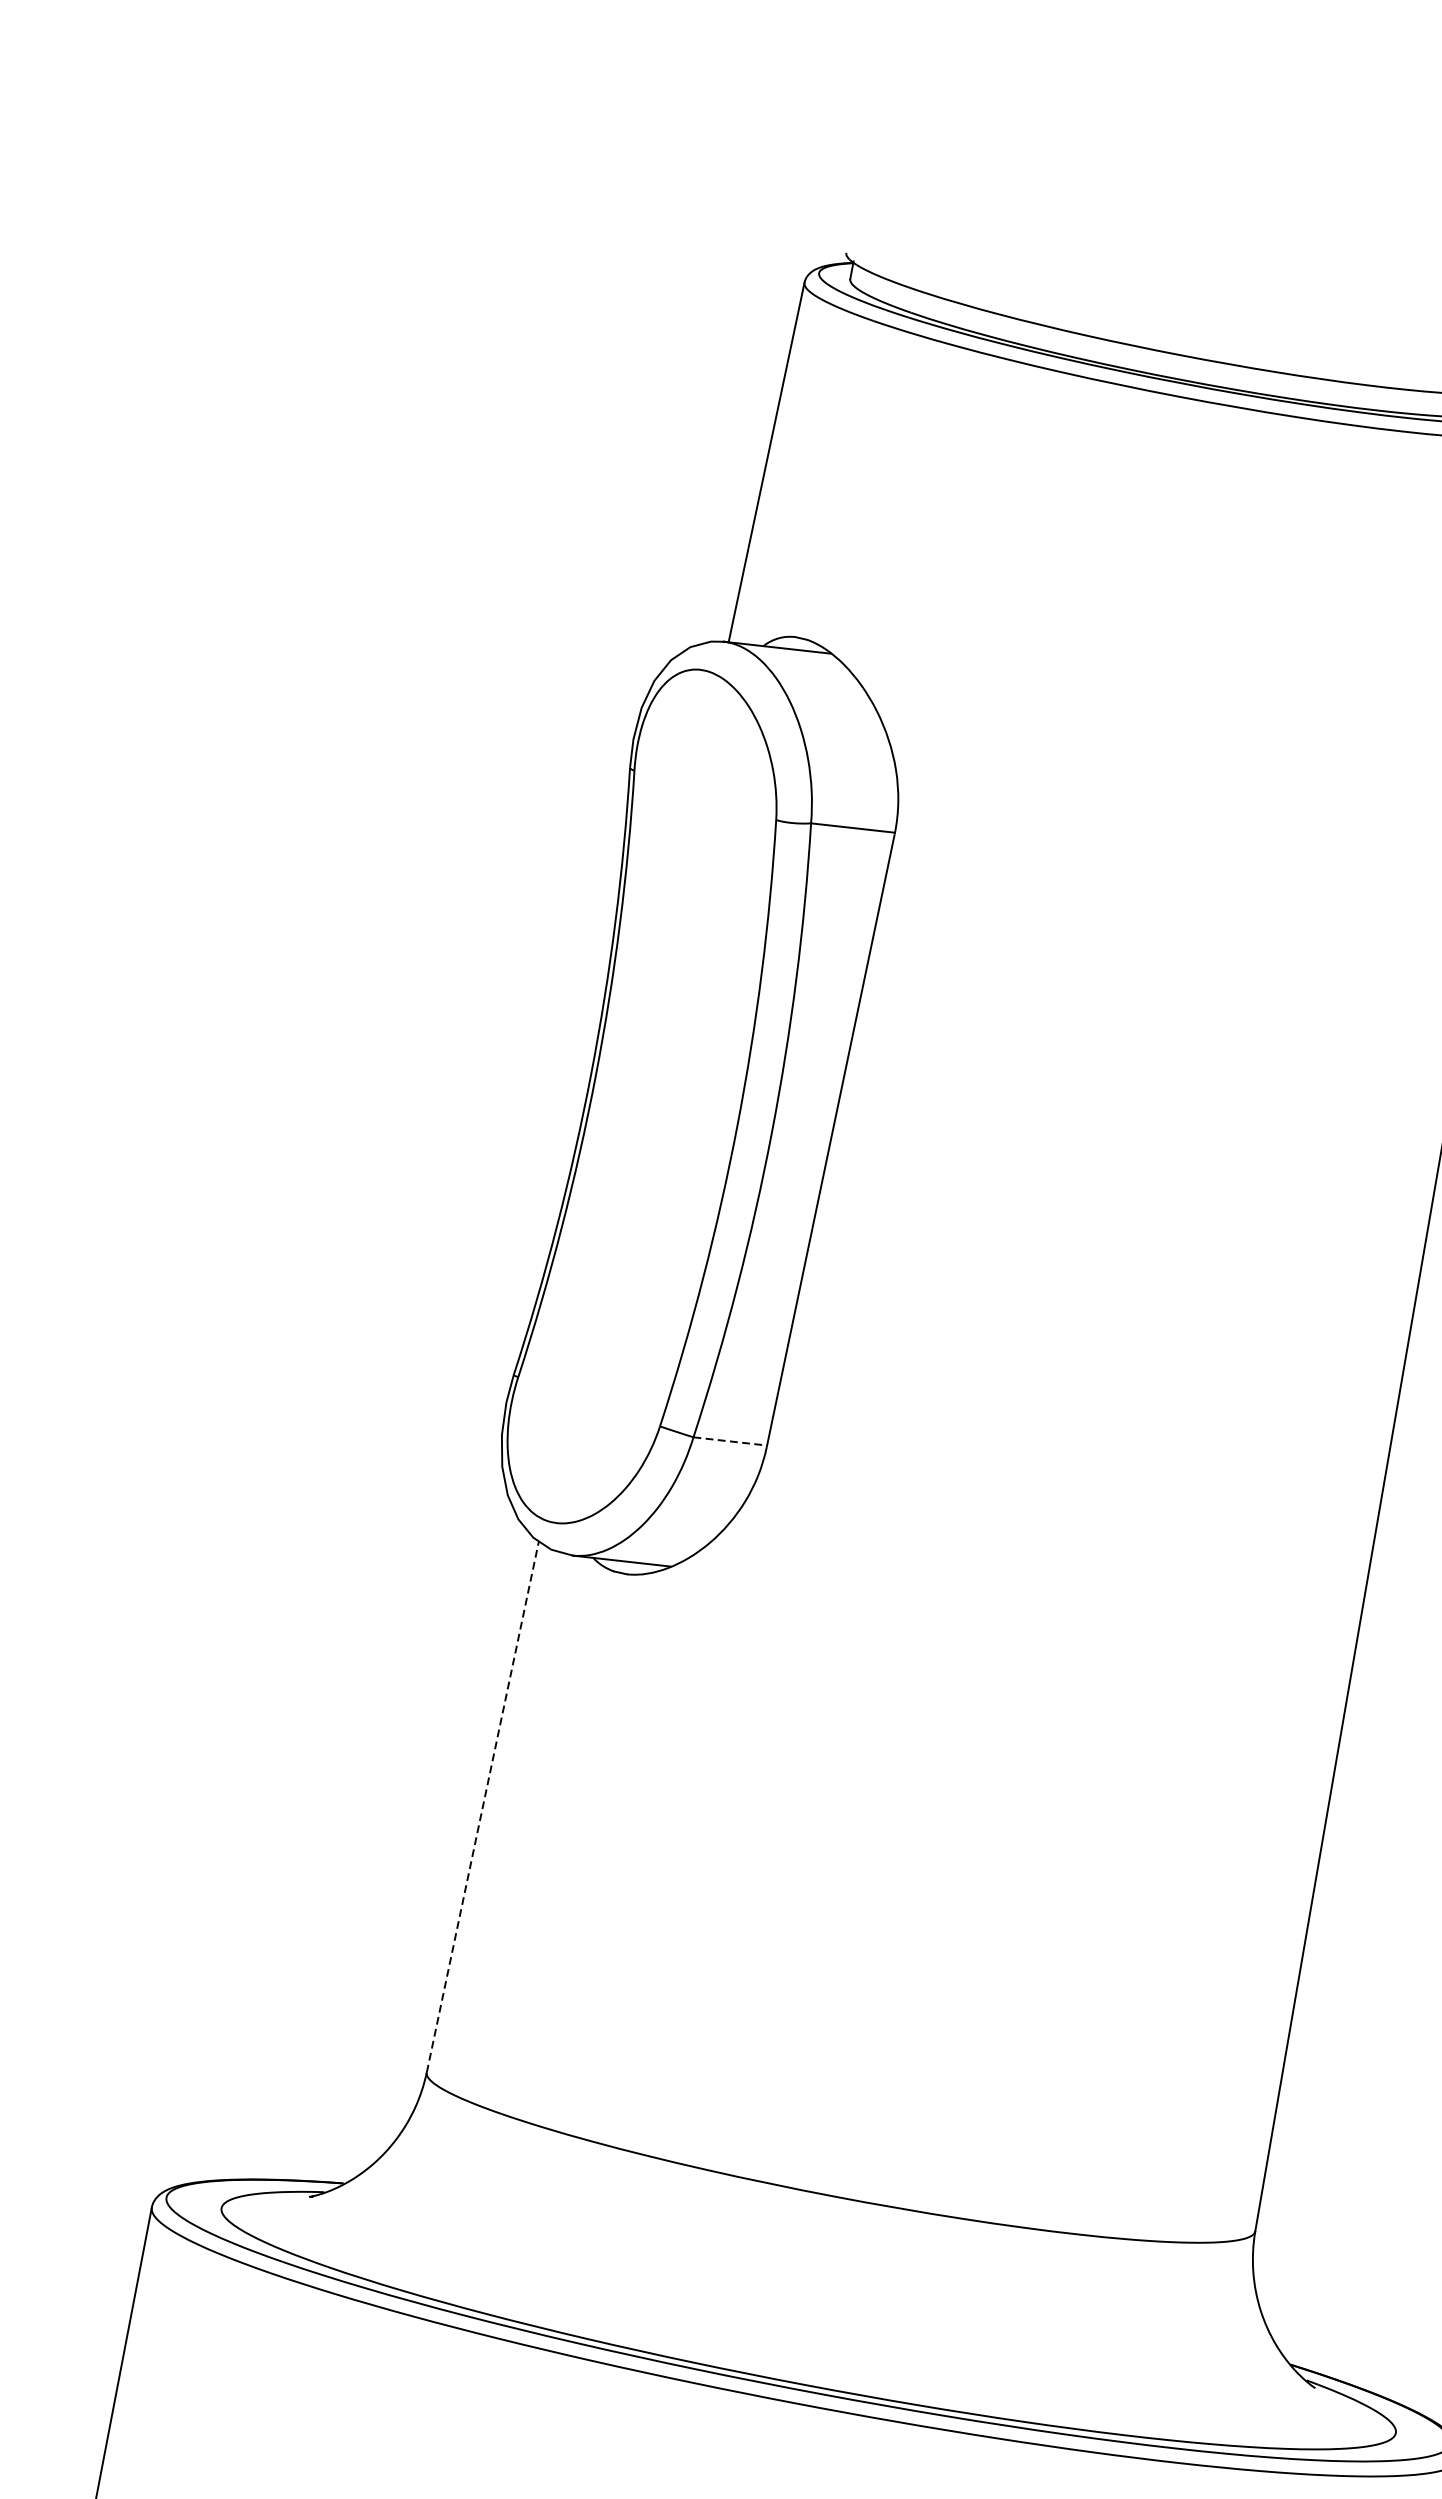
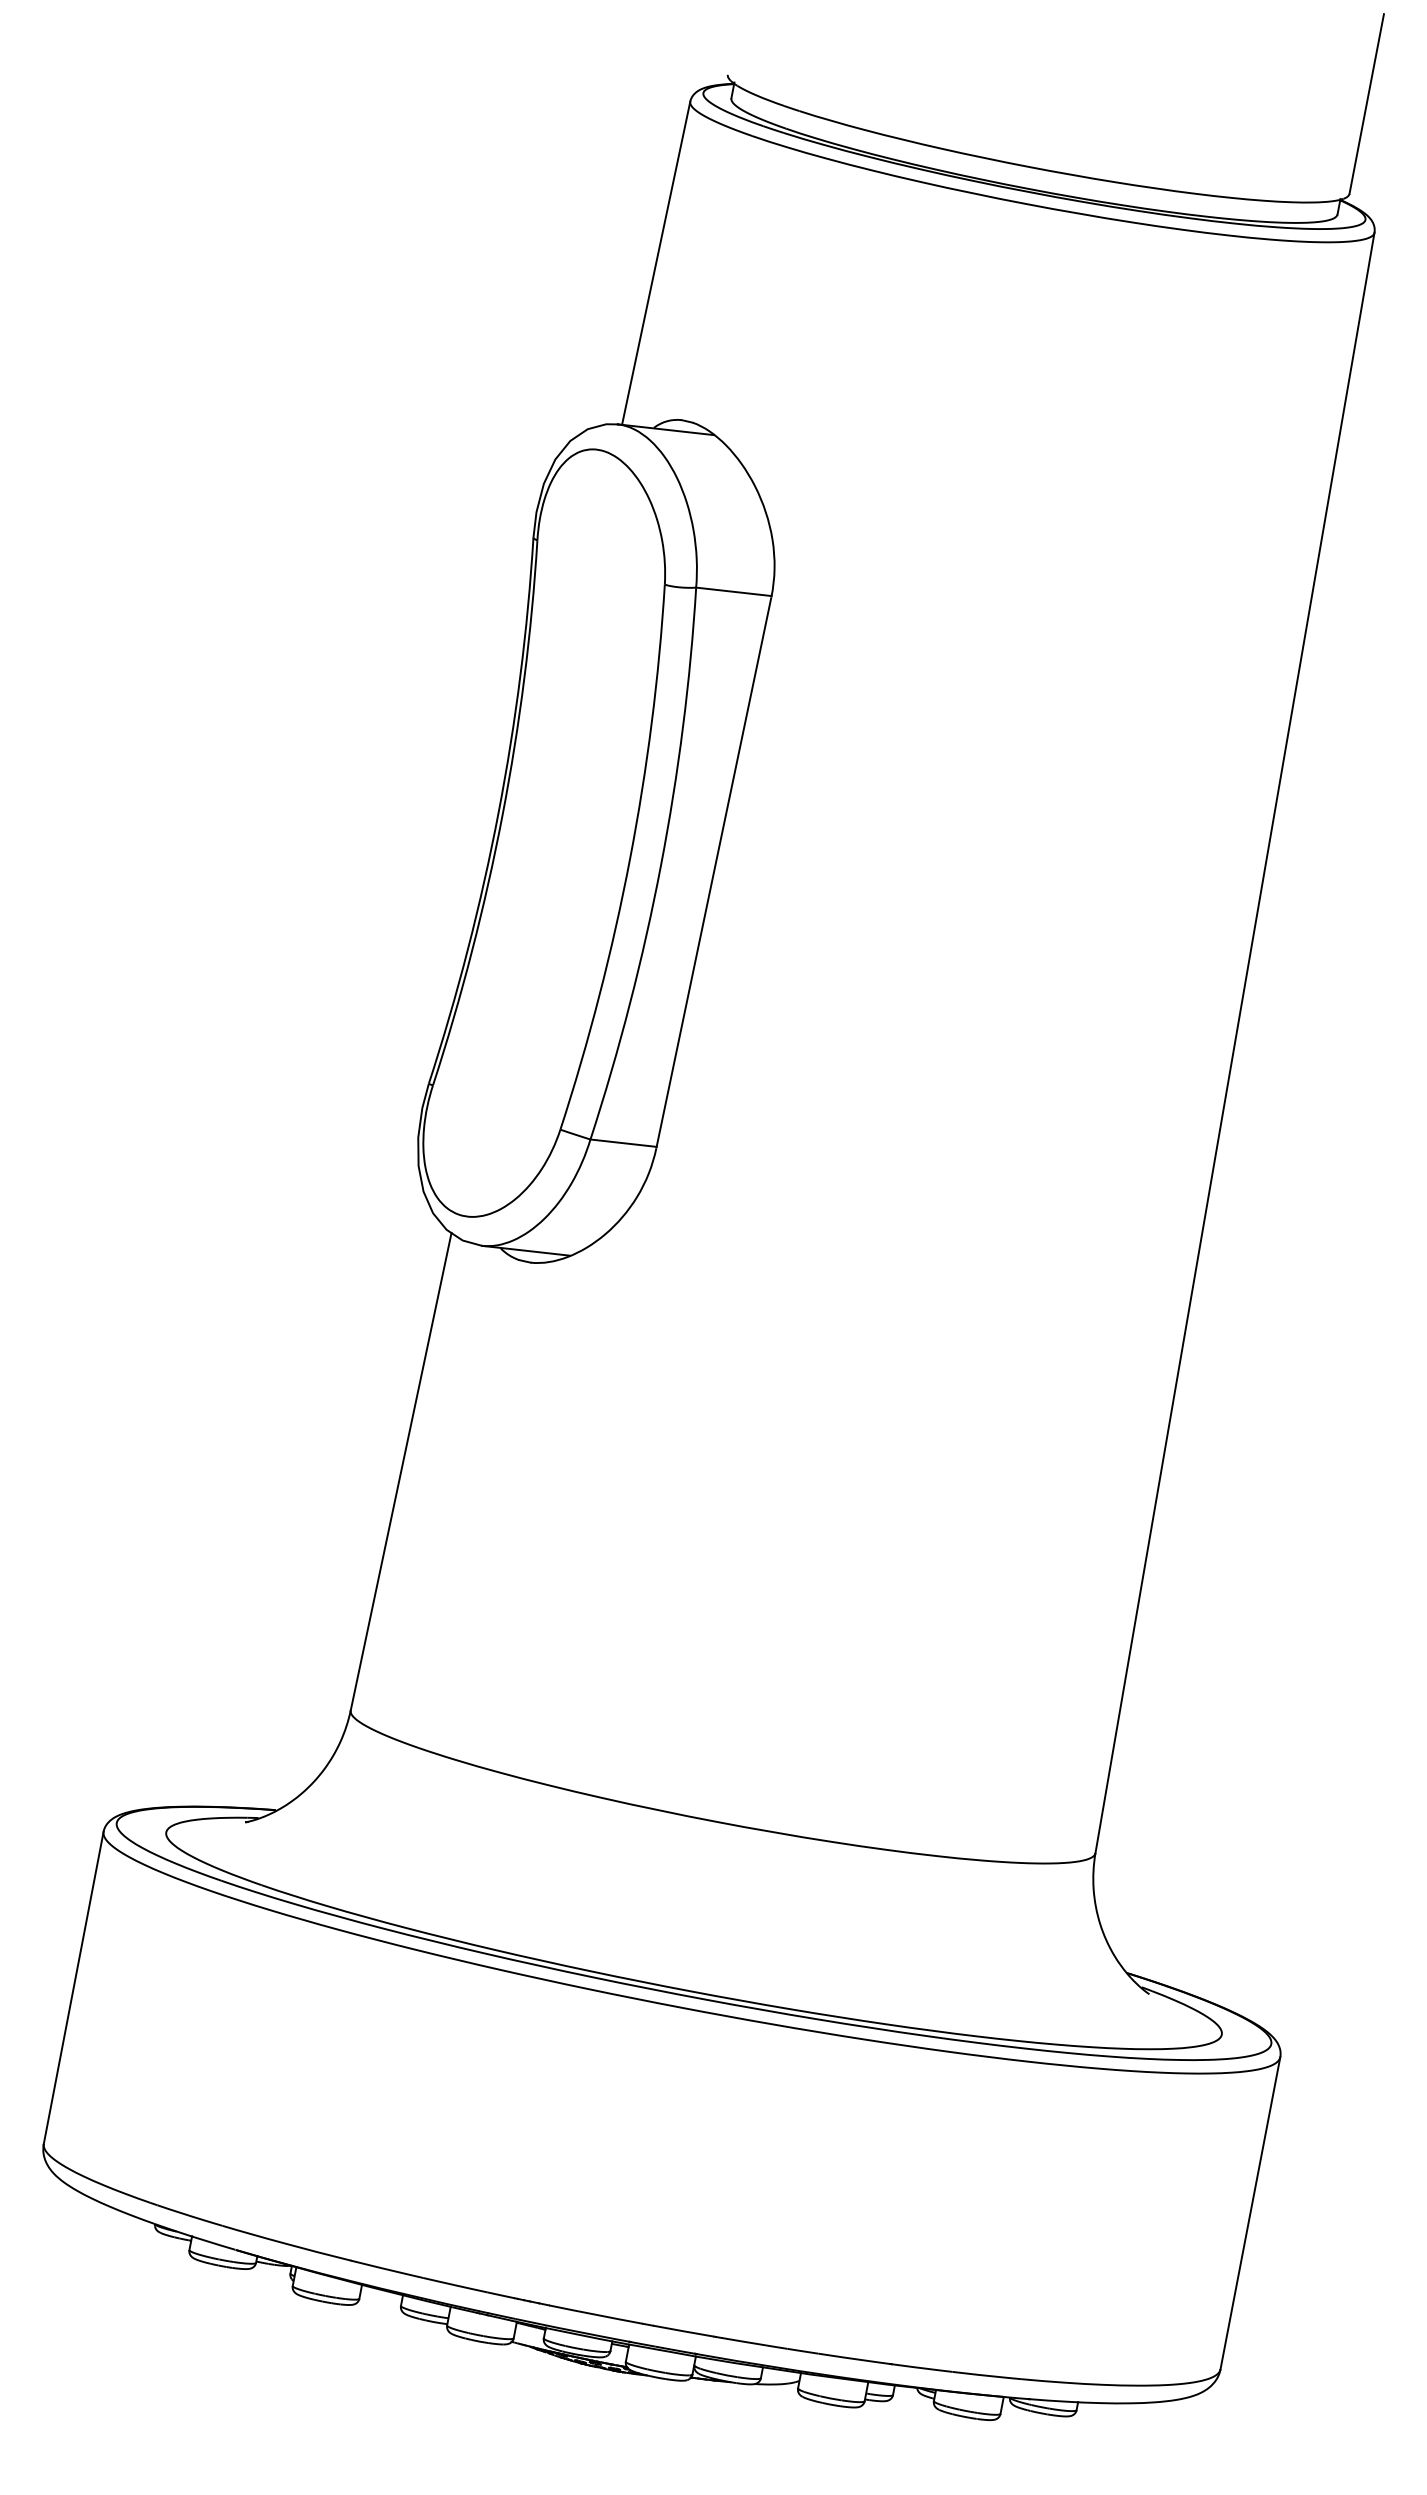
line: (730, 1441) -> (623, 1143), dashed -> solid
line: (483, 1806) -> (401, 1471), dashed -> solid

